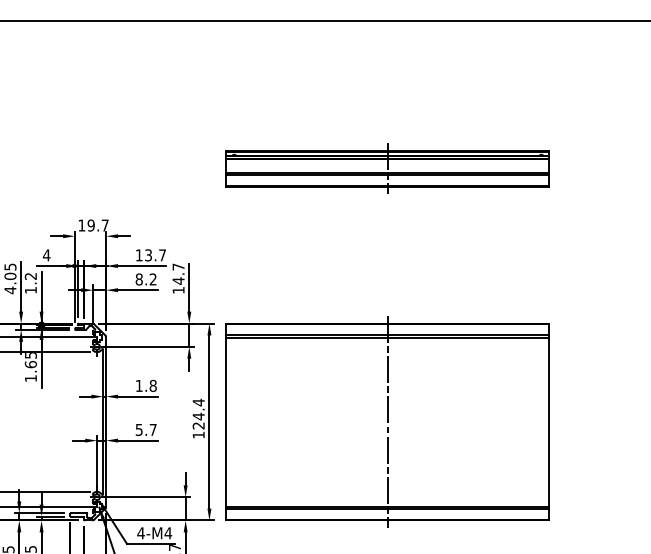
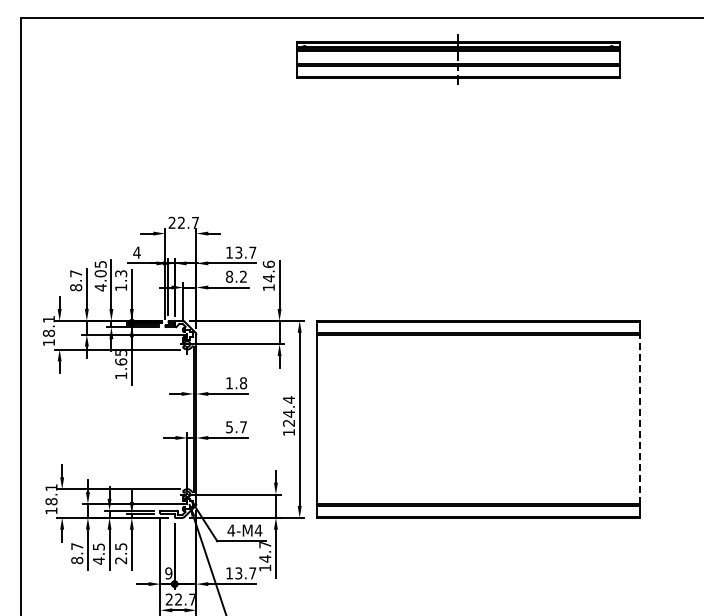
part: (388, 168) -> (458, 59), moved
text: (86, 225) -> (176, 222), 19.7 -> 22.7
text: (178, 266) -> (268, 263), 14.7 -> 14.6
text: (31, 276) -> (121, 273), 1.2 -> 1.3
line: (388, 421) -> (478, 418), removed
line: (549, 421) -> (639, 418), solid -> dashed

